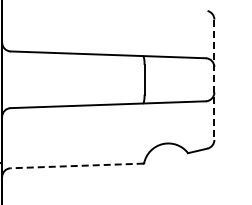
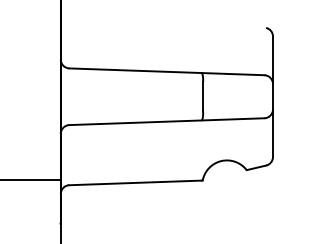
line: (214, 80) -> (273, 97), dashed -> solid
line: (76, 165) -> (135, 182), dashed -> solid

